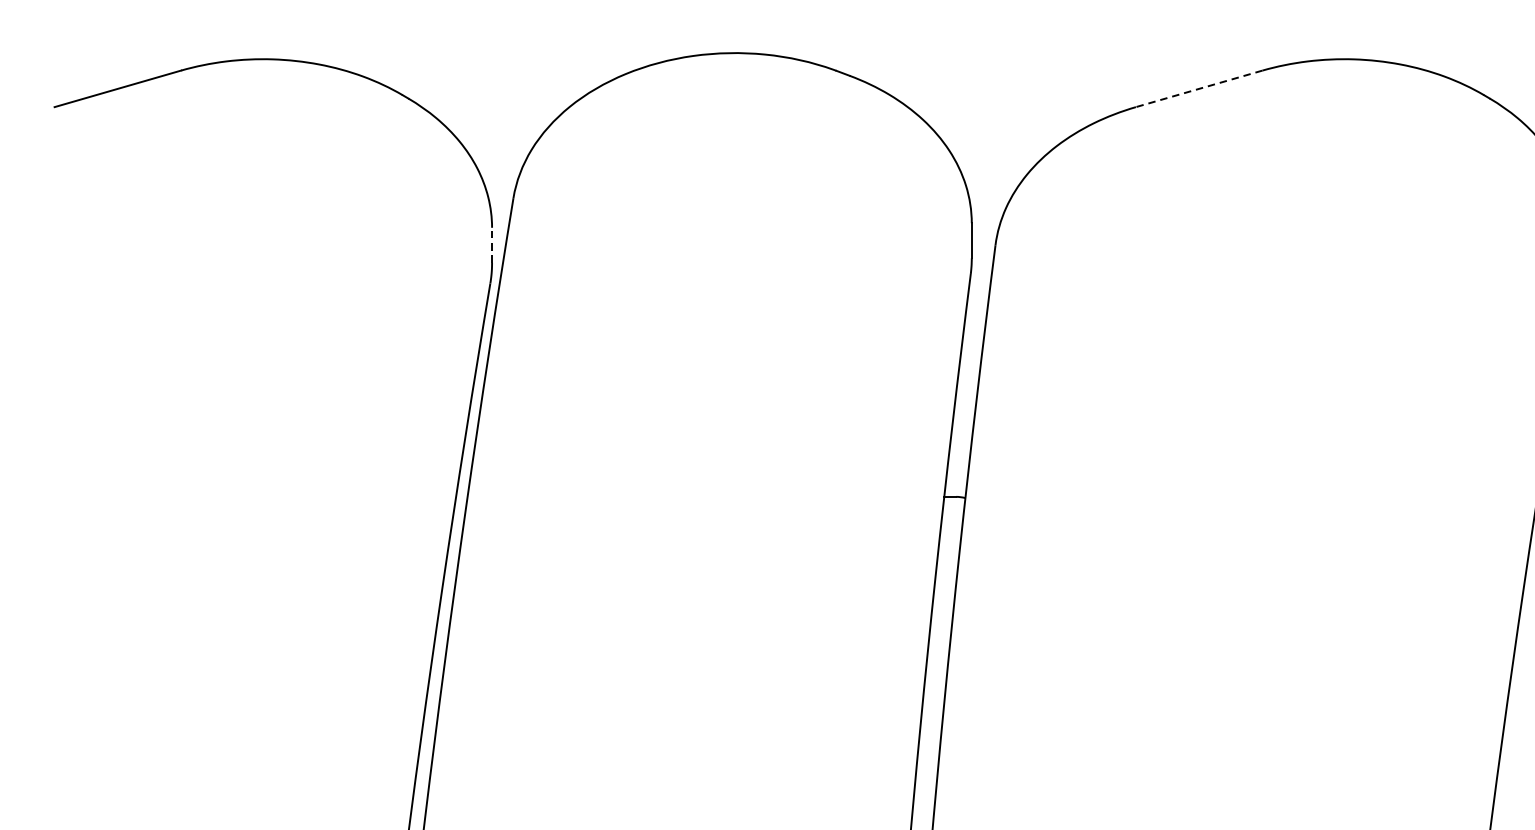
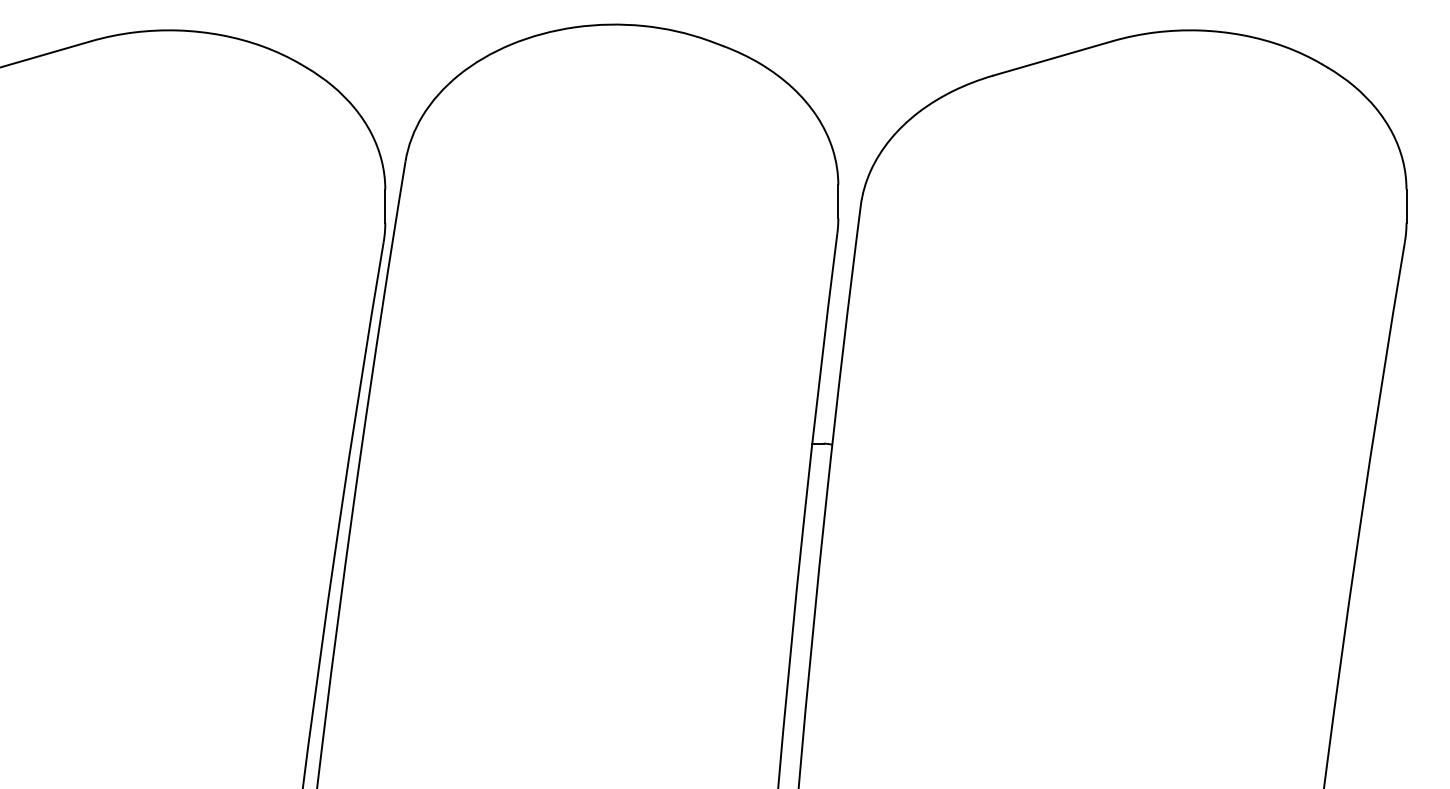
line: (1198, 89) -> (1052, 58), dashed -> solid
line: (492, 245) -> (385, 206), dashed -> solid

